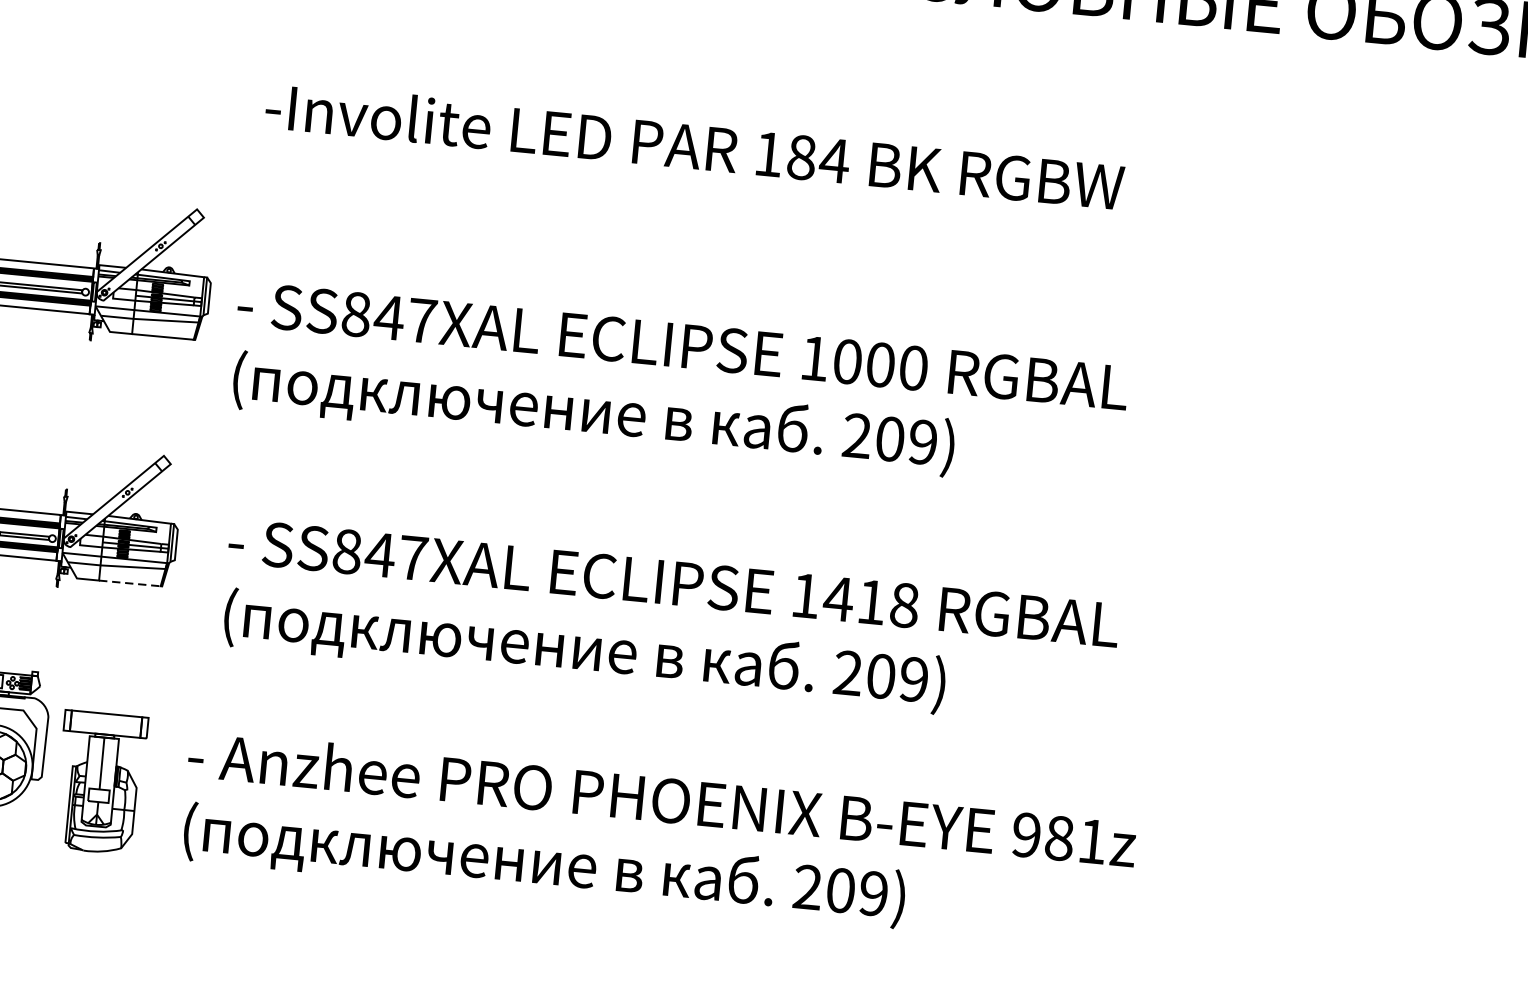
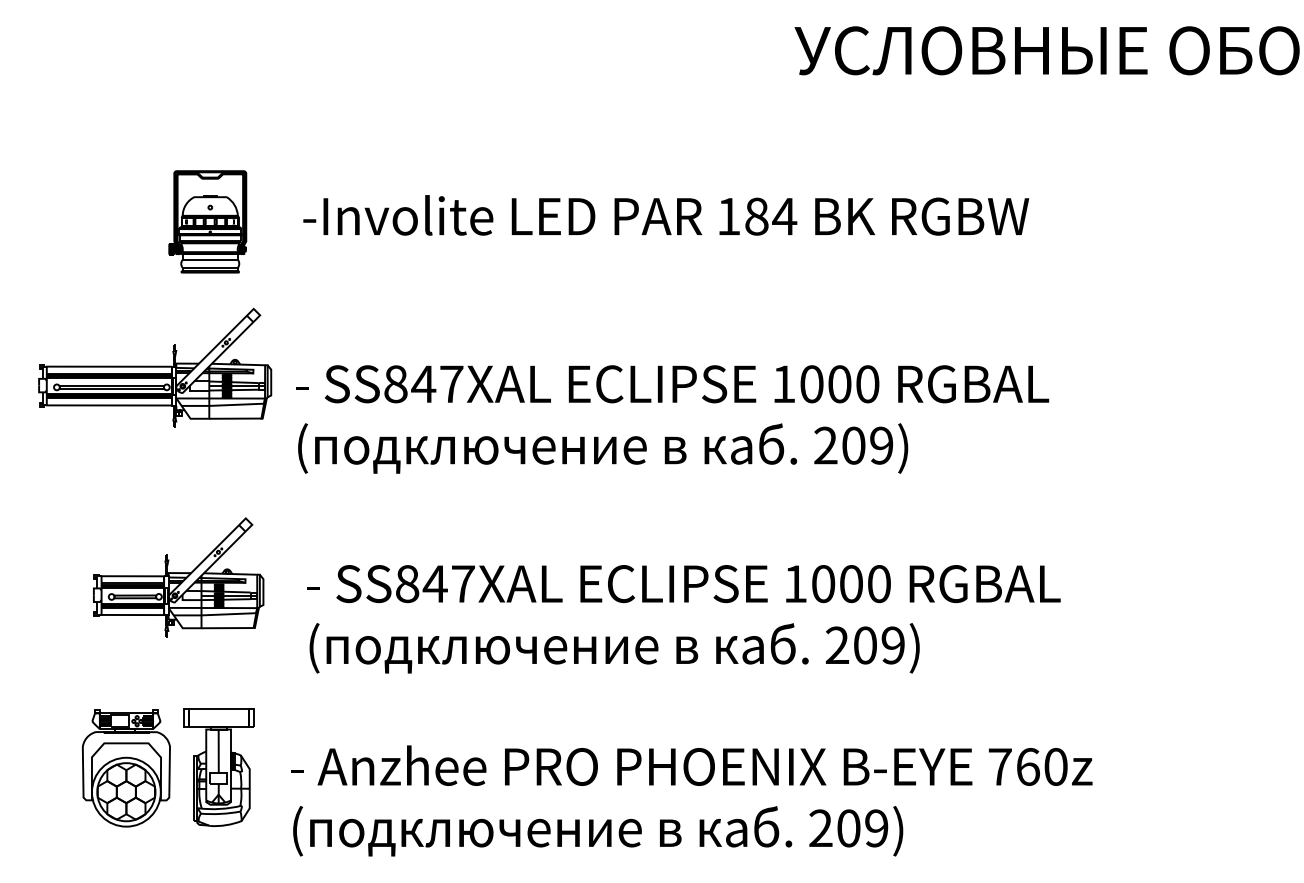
part: (152, 100) -> (207, 221), added
line: (130, 583) -> (228, 628), dashed -> solid
text: (870, 602) -> (850, 584), 1418 -> 1000
part: (99, 782) -> (218, 767), moved
text: (1058, 837) -> (1027, 766), 981z -> 760z

